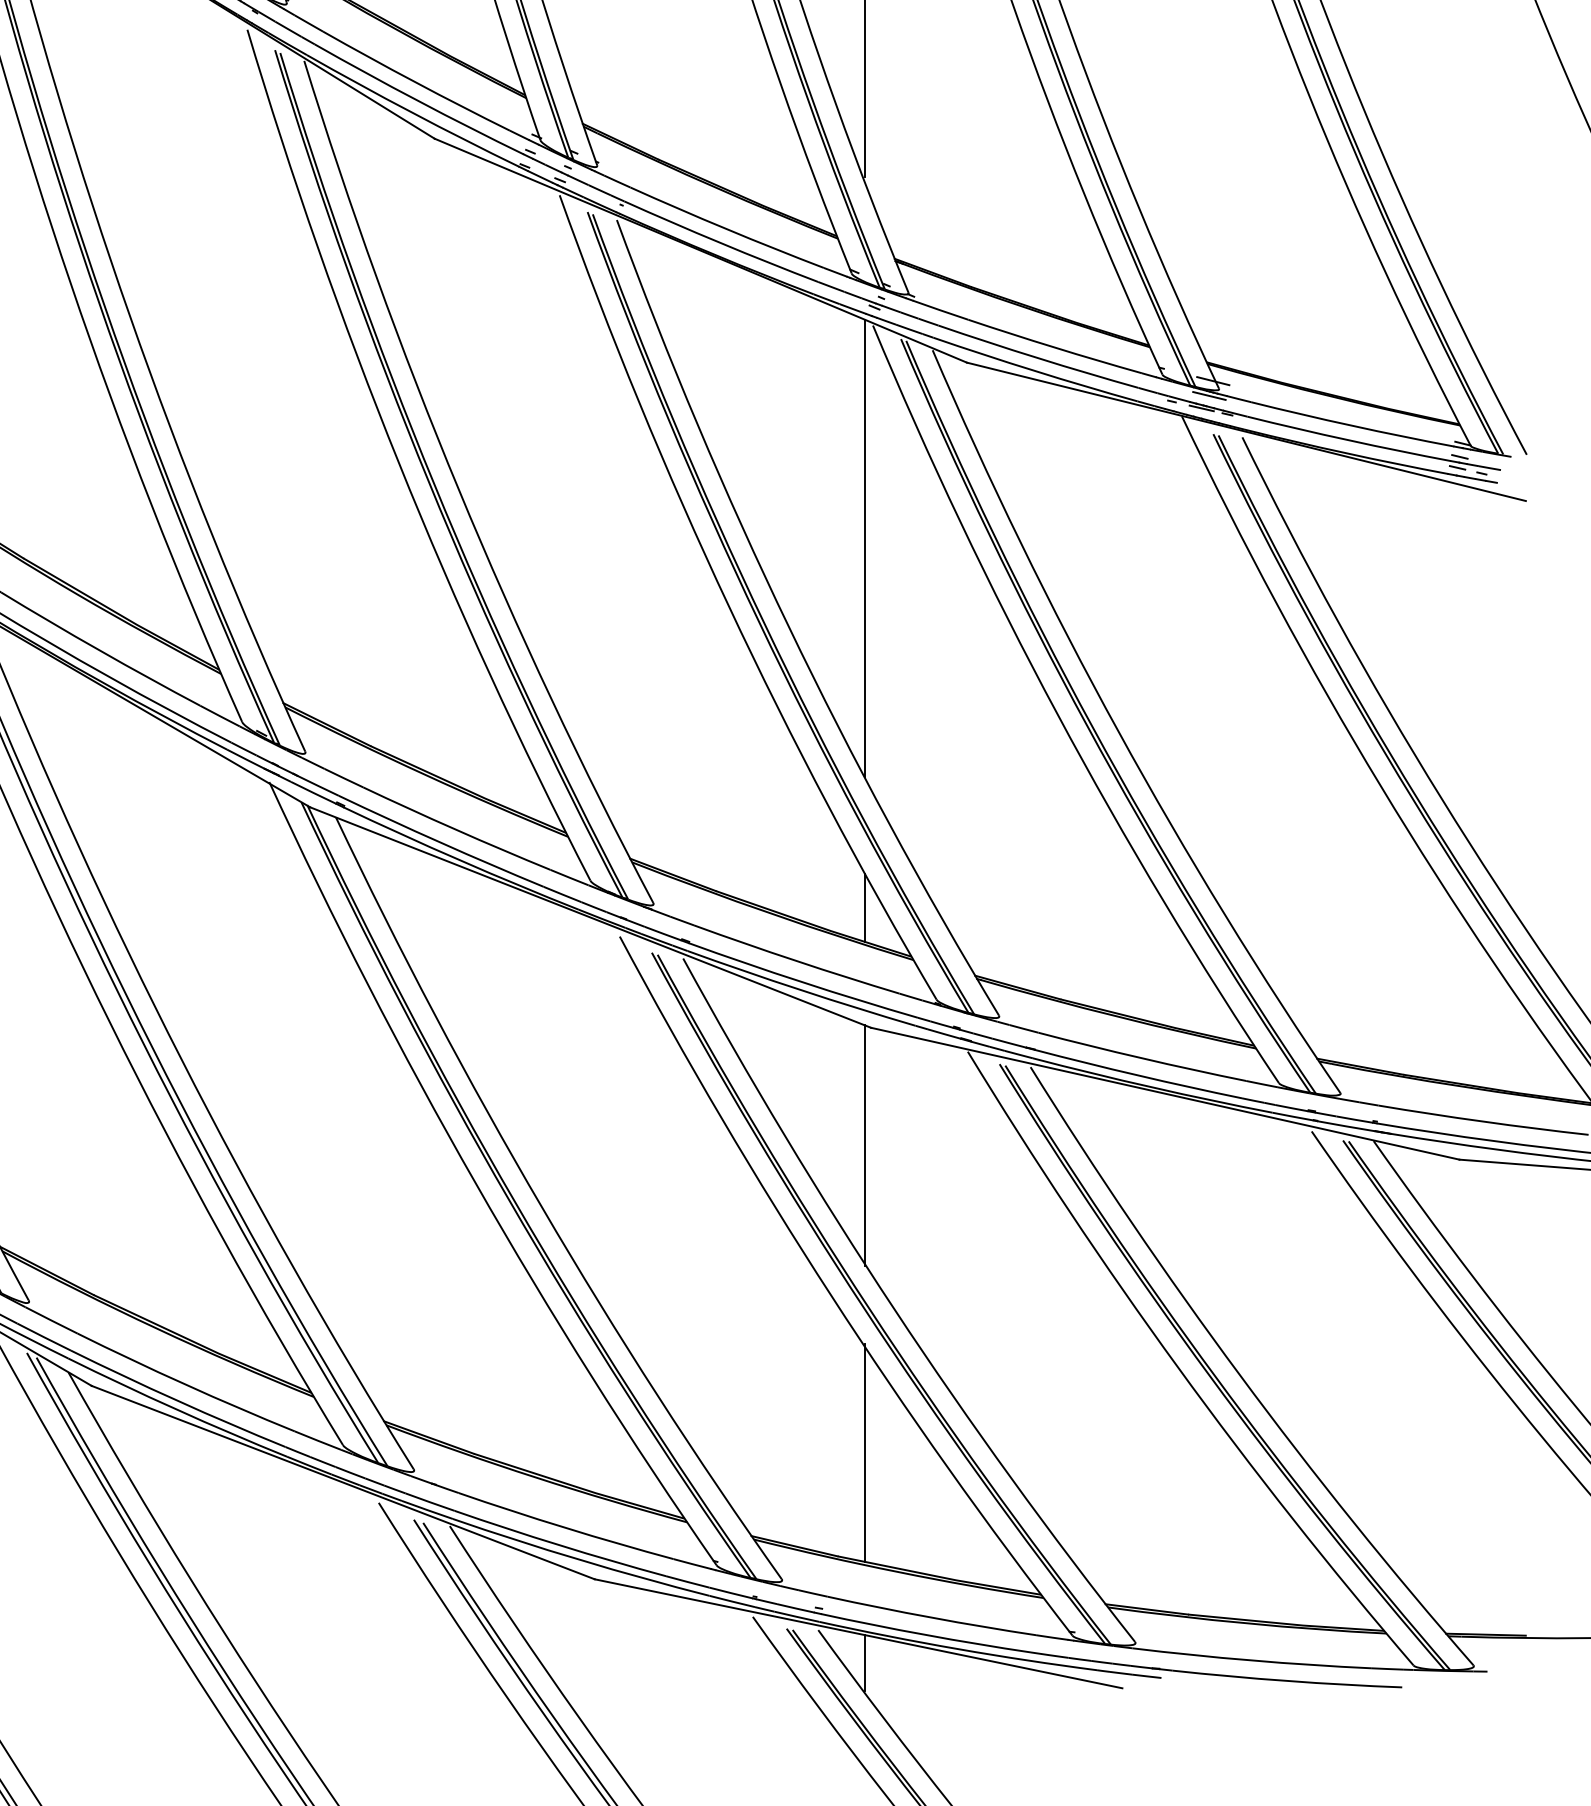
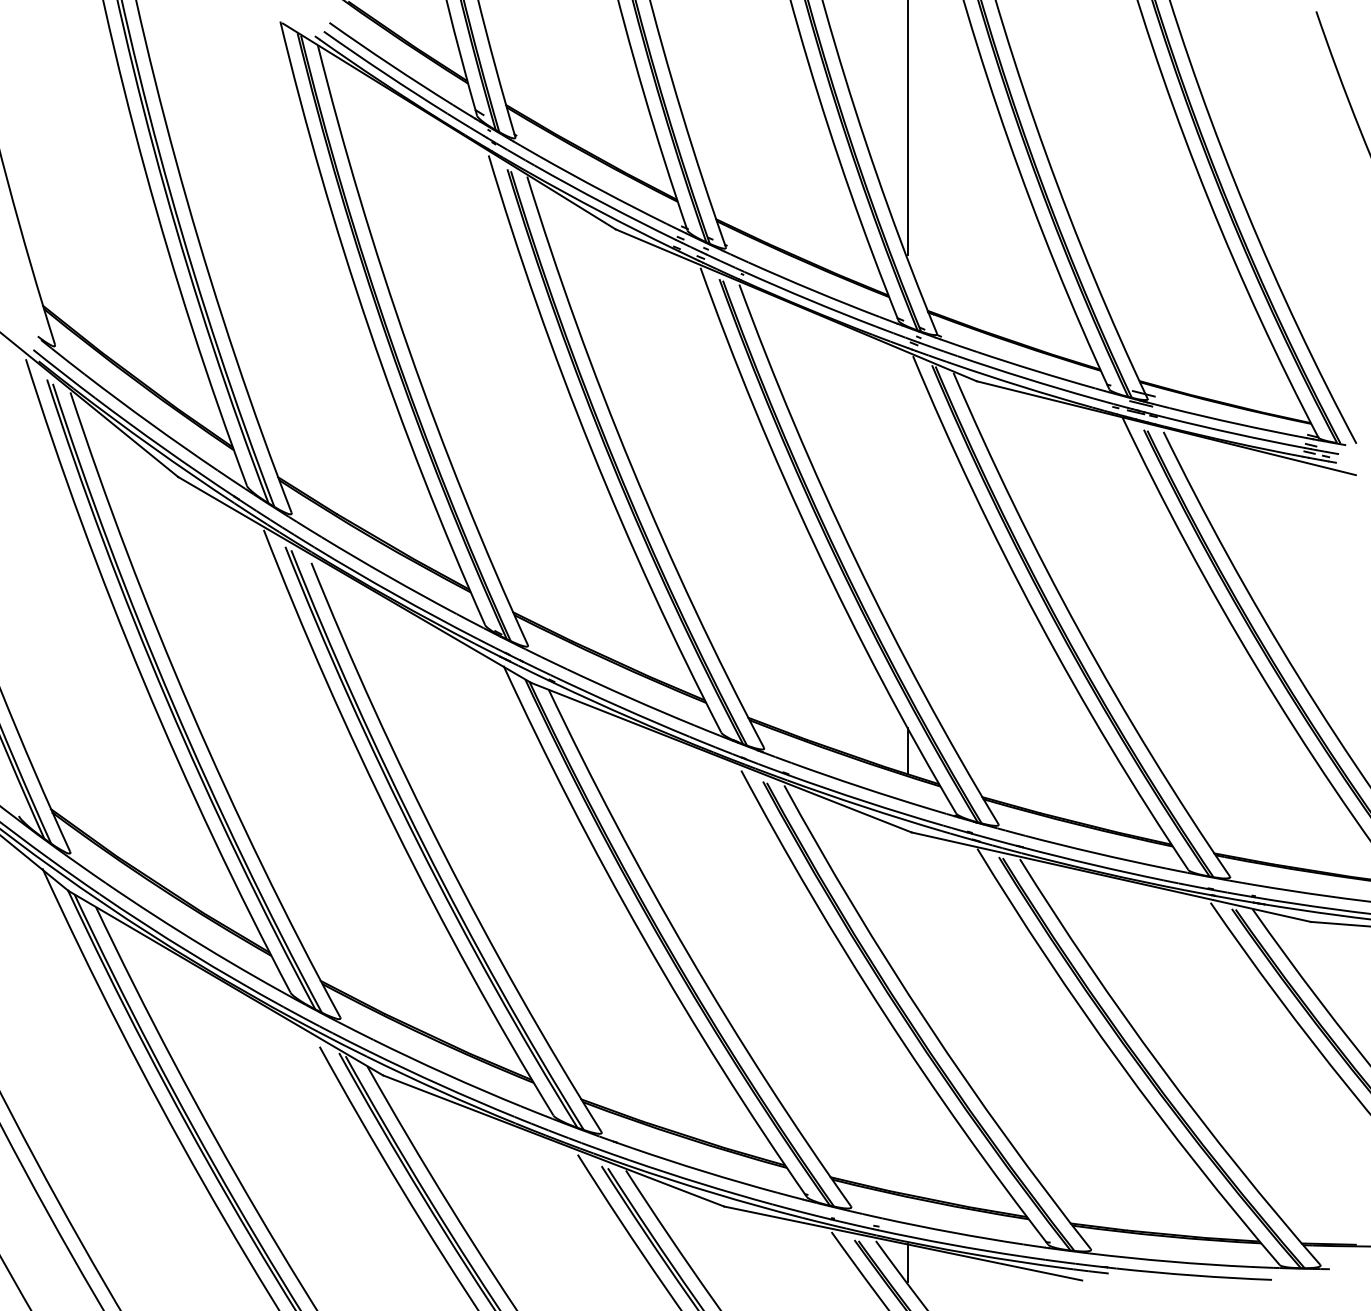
line: (864, 548) -> (907, 507), removed
line: (864, 1145) -> (907, 912), removed
line: (864, 1452) -> (907, 1120), removed

